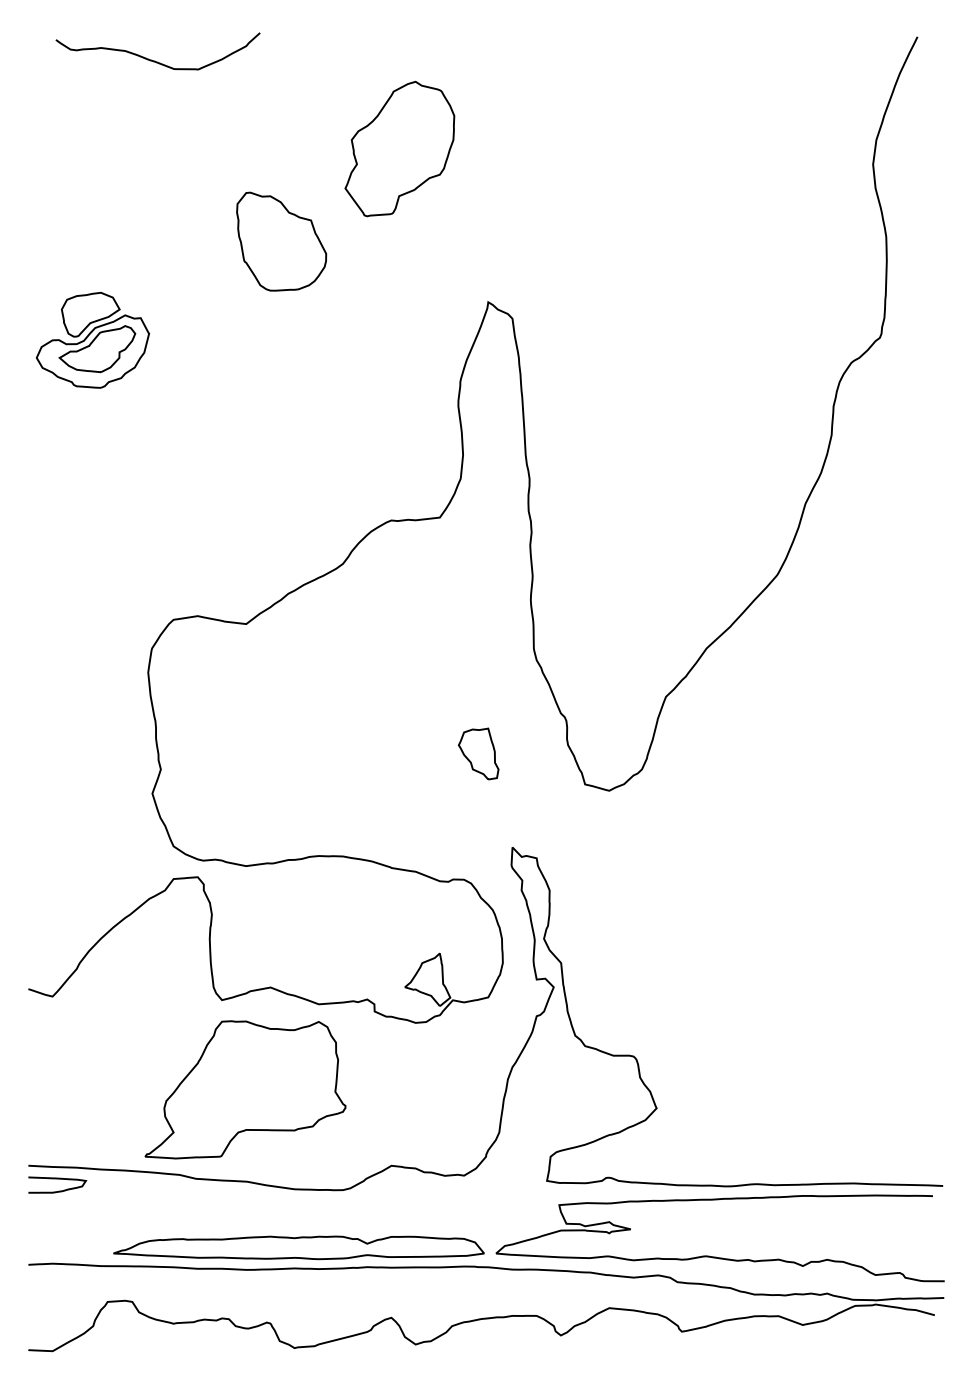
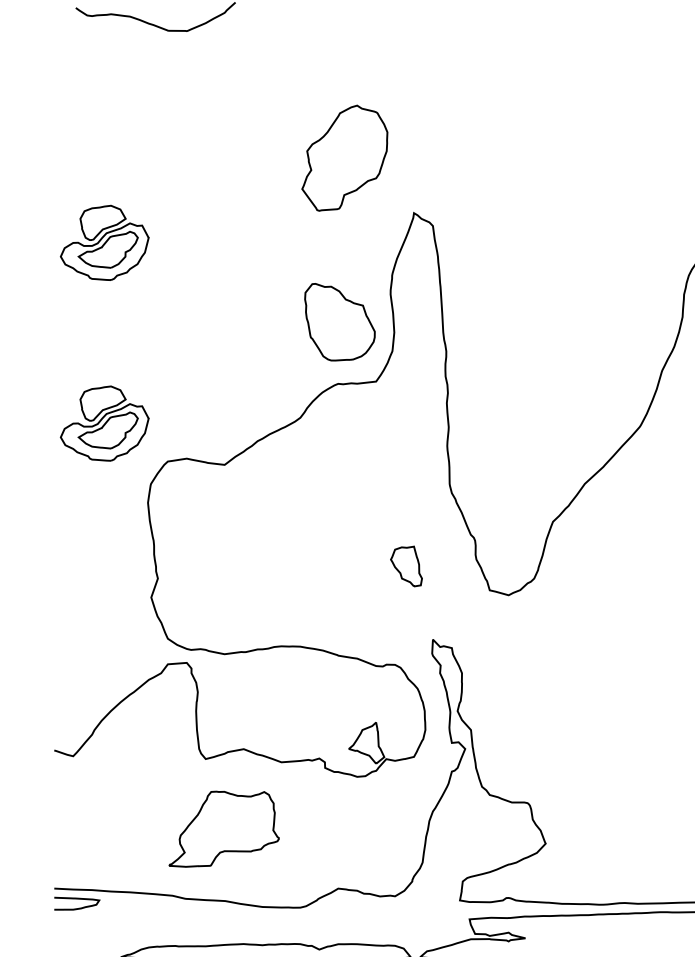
part: (399, 148) -> (344, 157), moved
part: (281, 241) -> (339, 322), moved
part: (92, 570) -> (104, 422), added
part: (245, 1089) -> (224, 828), size x0.7

